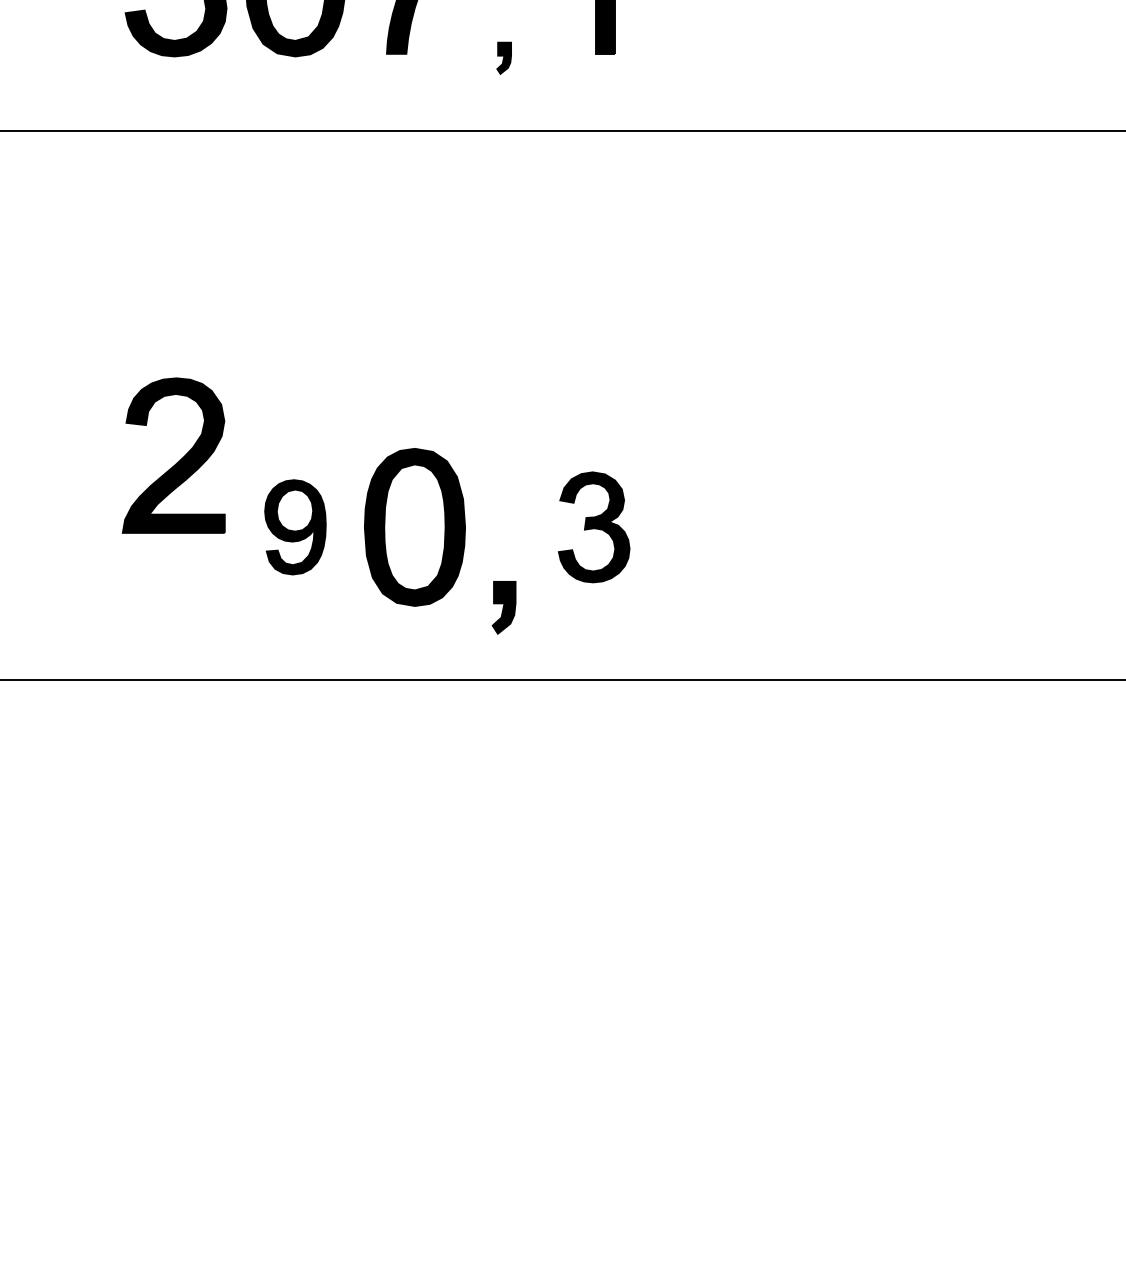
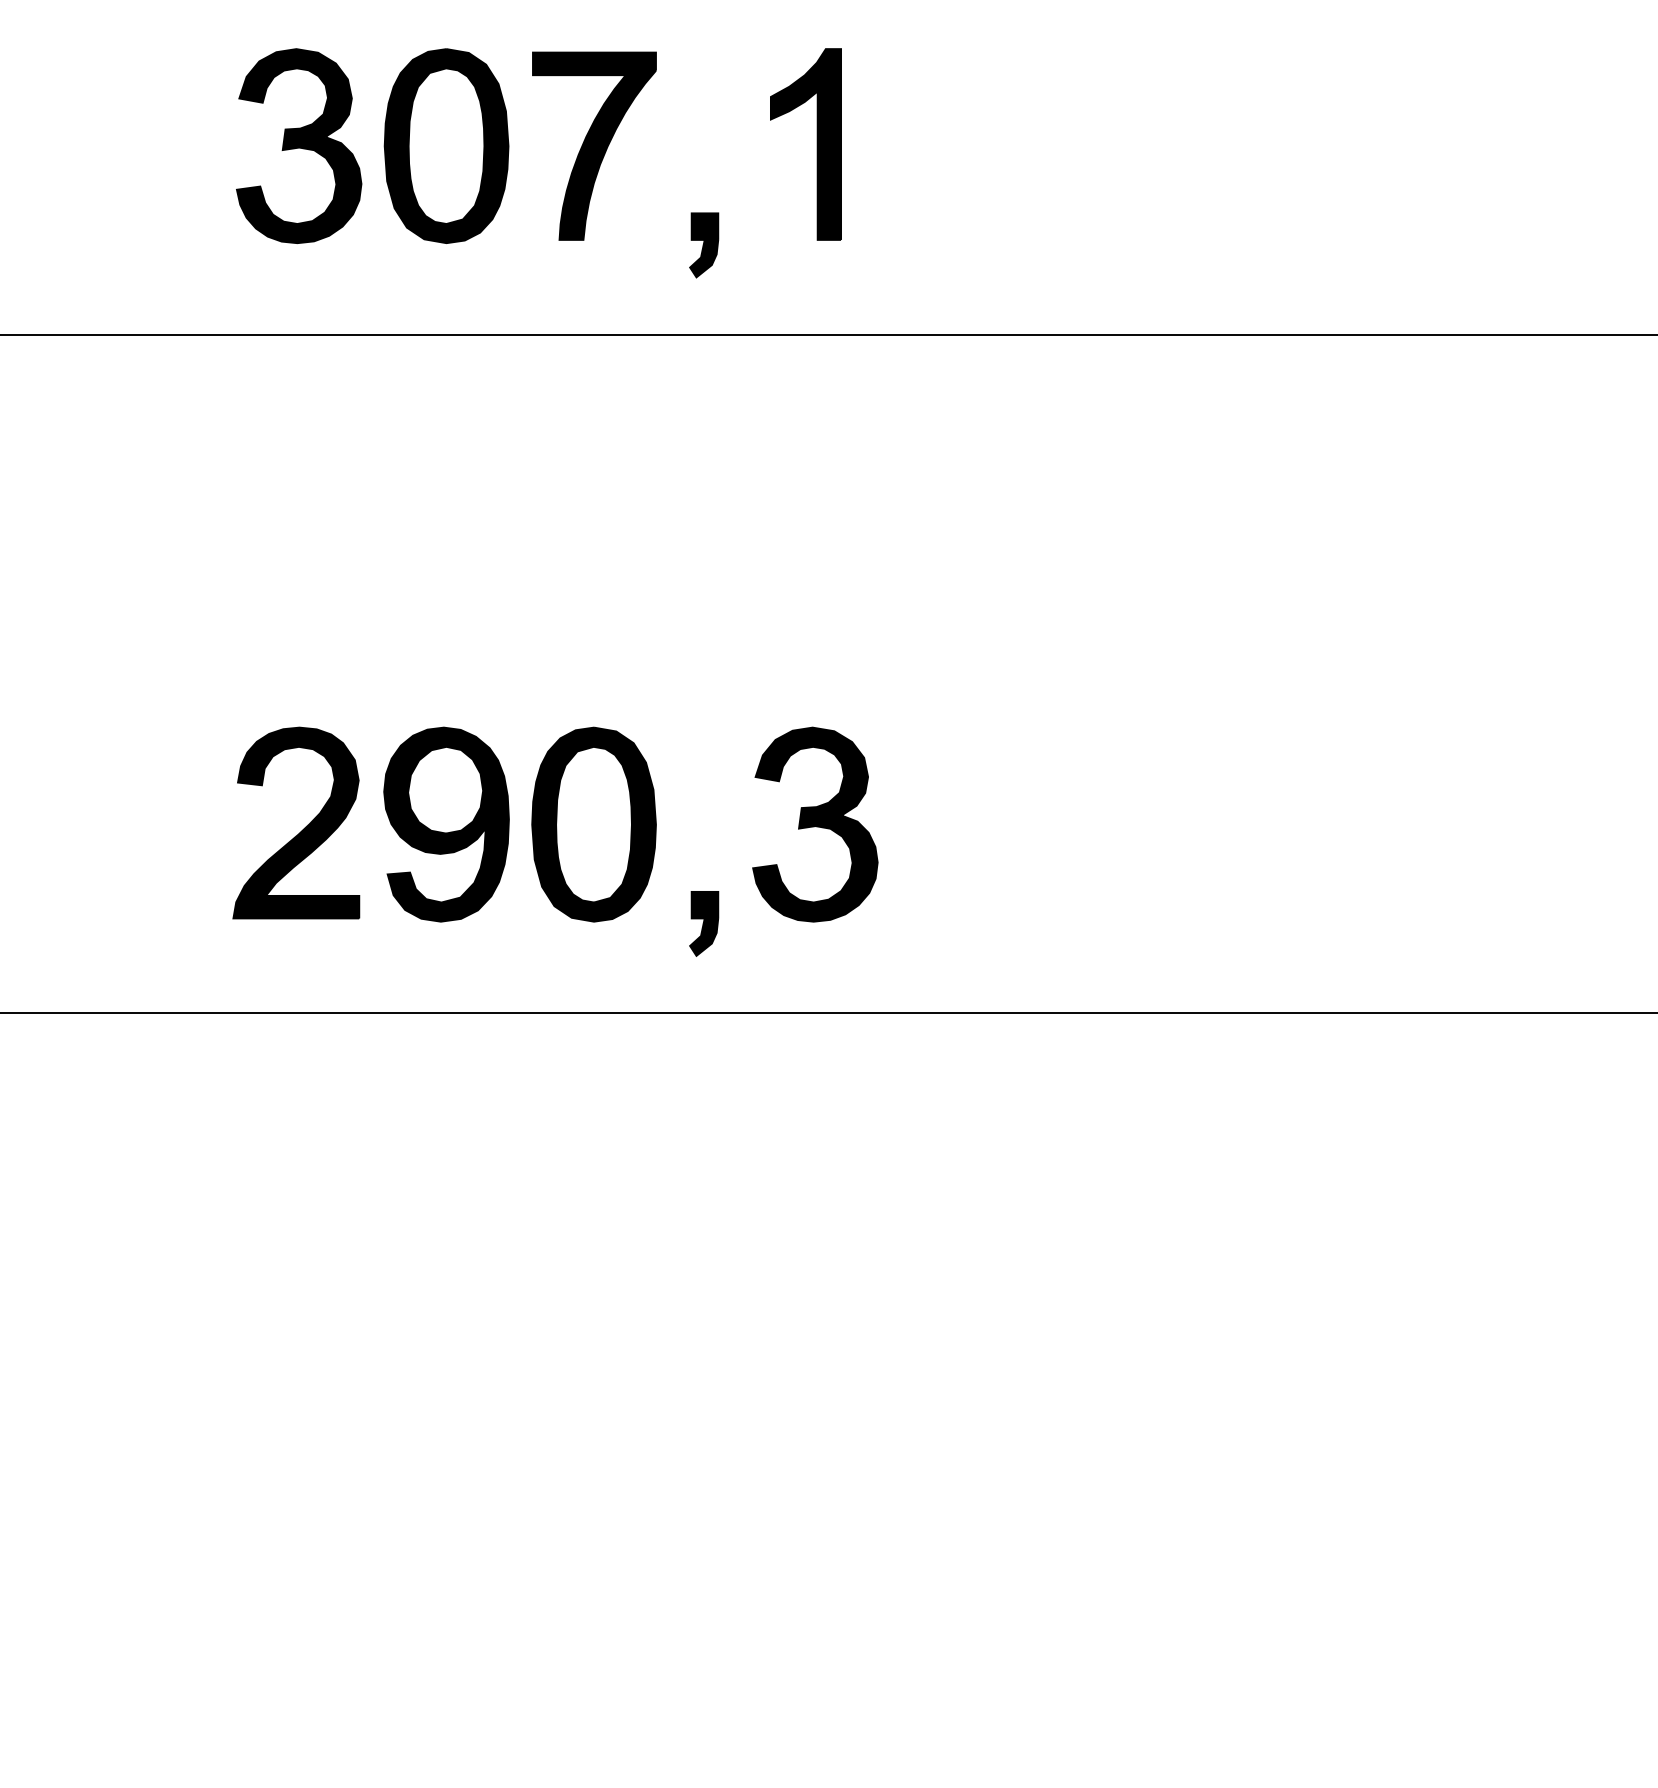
part: (504, 58) -> (704, 245), size x1.67
part: (179, 460) -> (303, 828), moved
part: (295, 527) -> (446, 824), size x1.67
part: (594, 527) -> (815, 824), size x1.43

